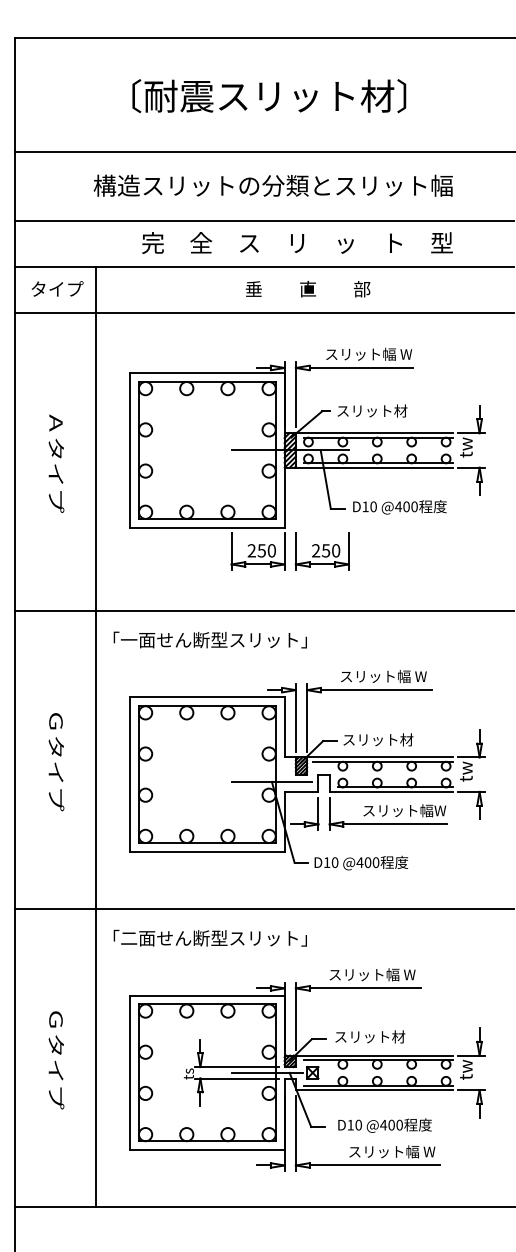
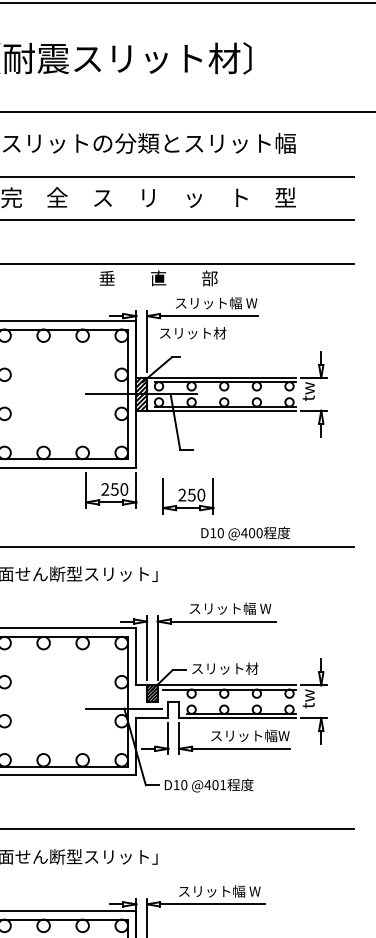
text: (307, 289) -> (158, 278), moved
text: (372, 410) -> (193, 332), moved
text: (399, 507) -> (245, 533), moved
part: (321, 551) -> (187, 495), moved
text: (375, 862) -> (222, 784), @400 -> @401

